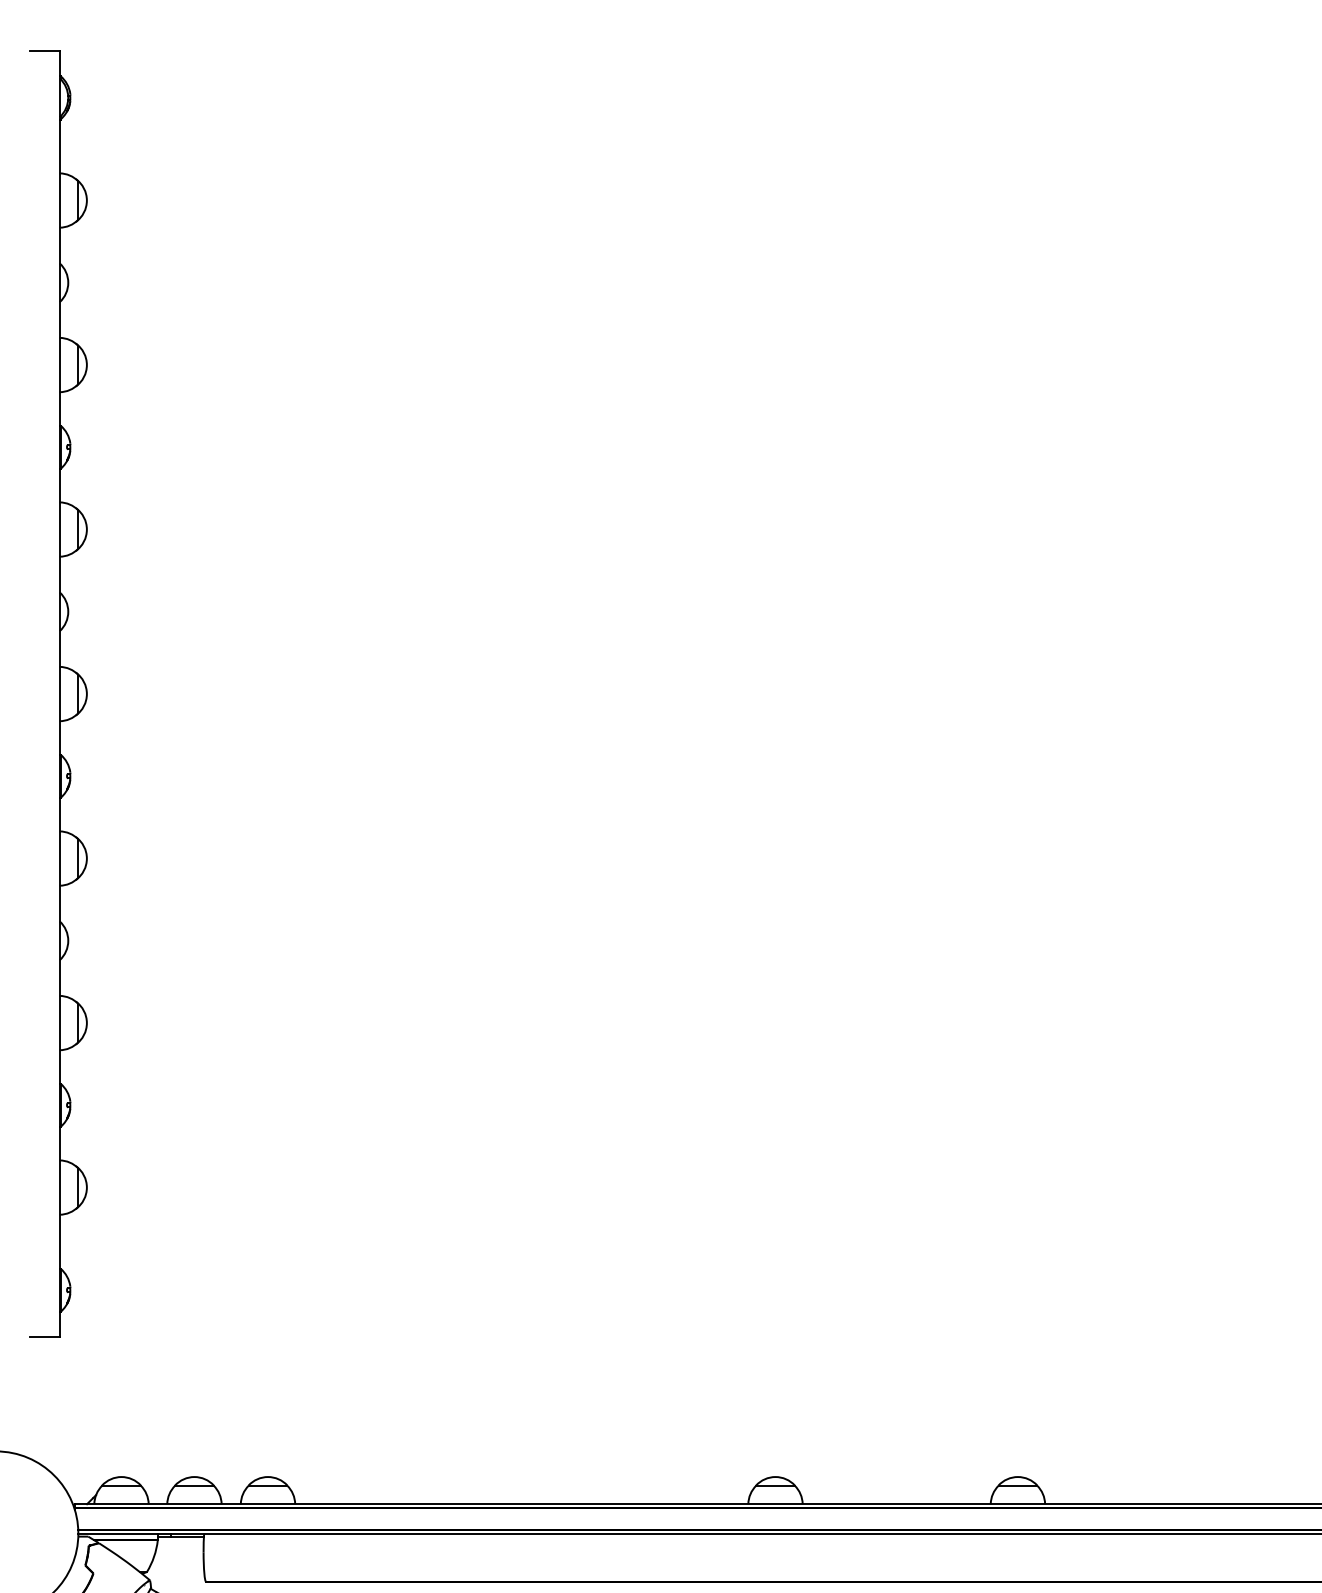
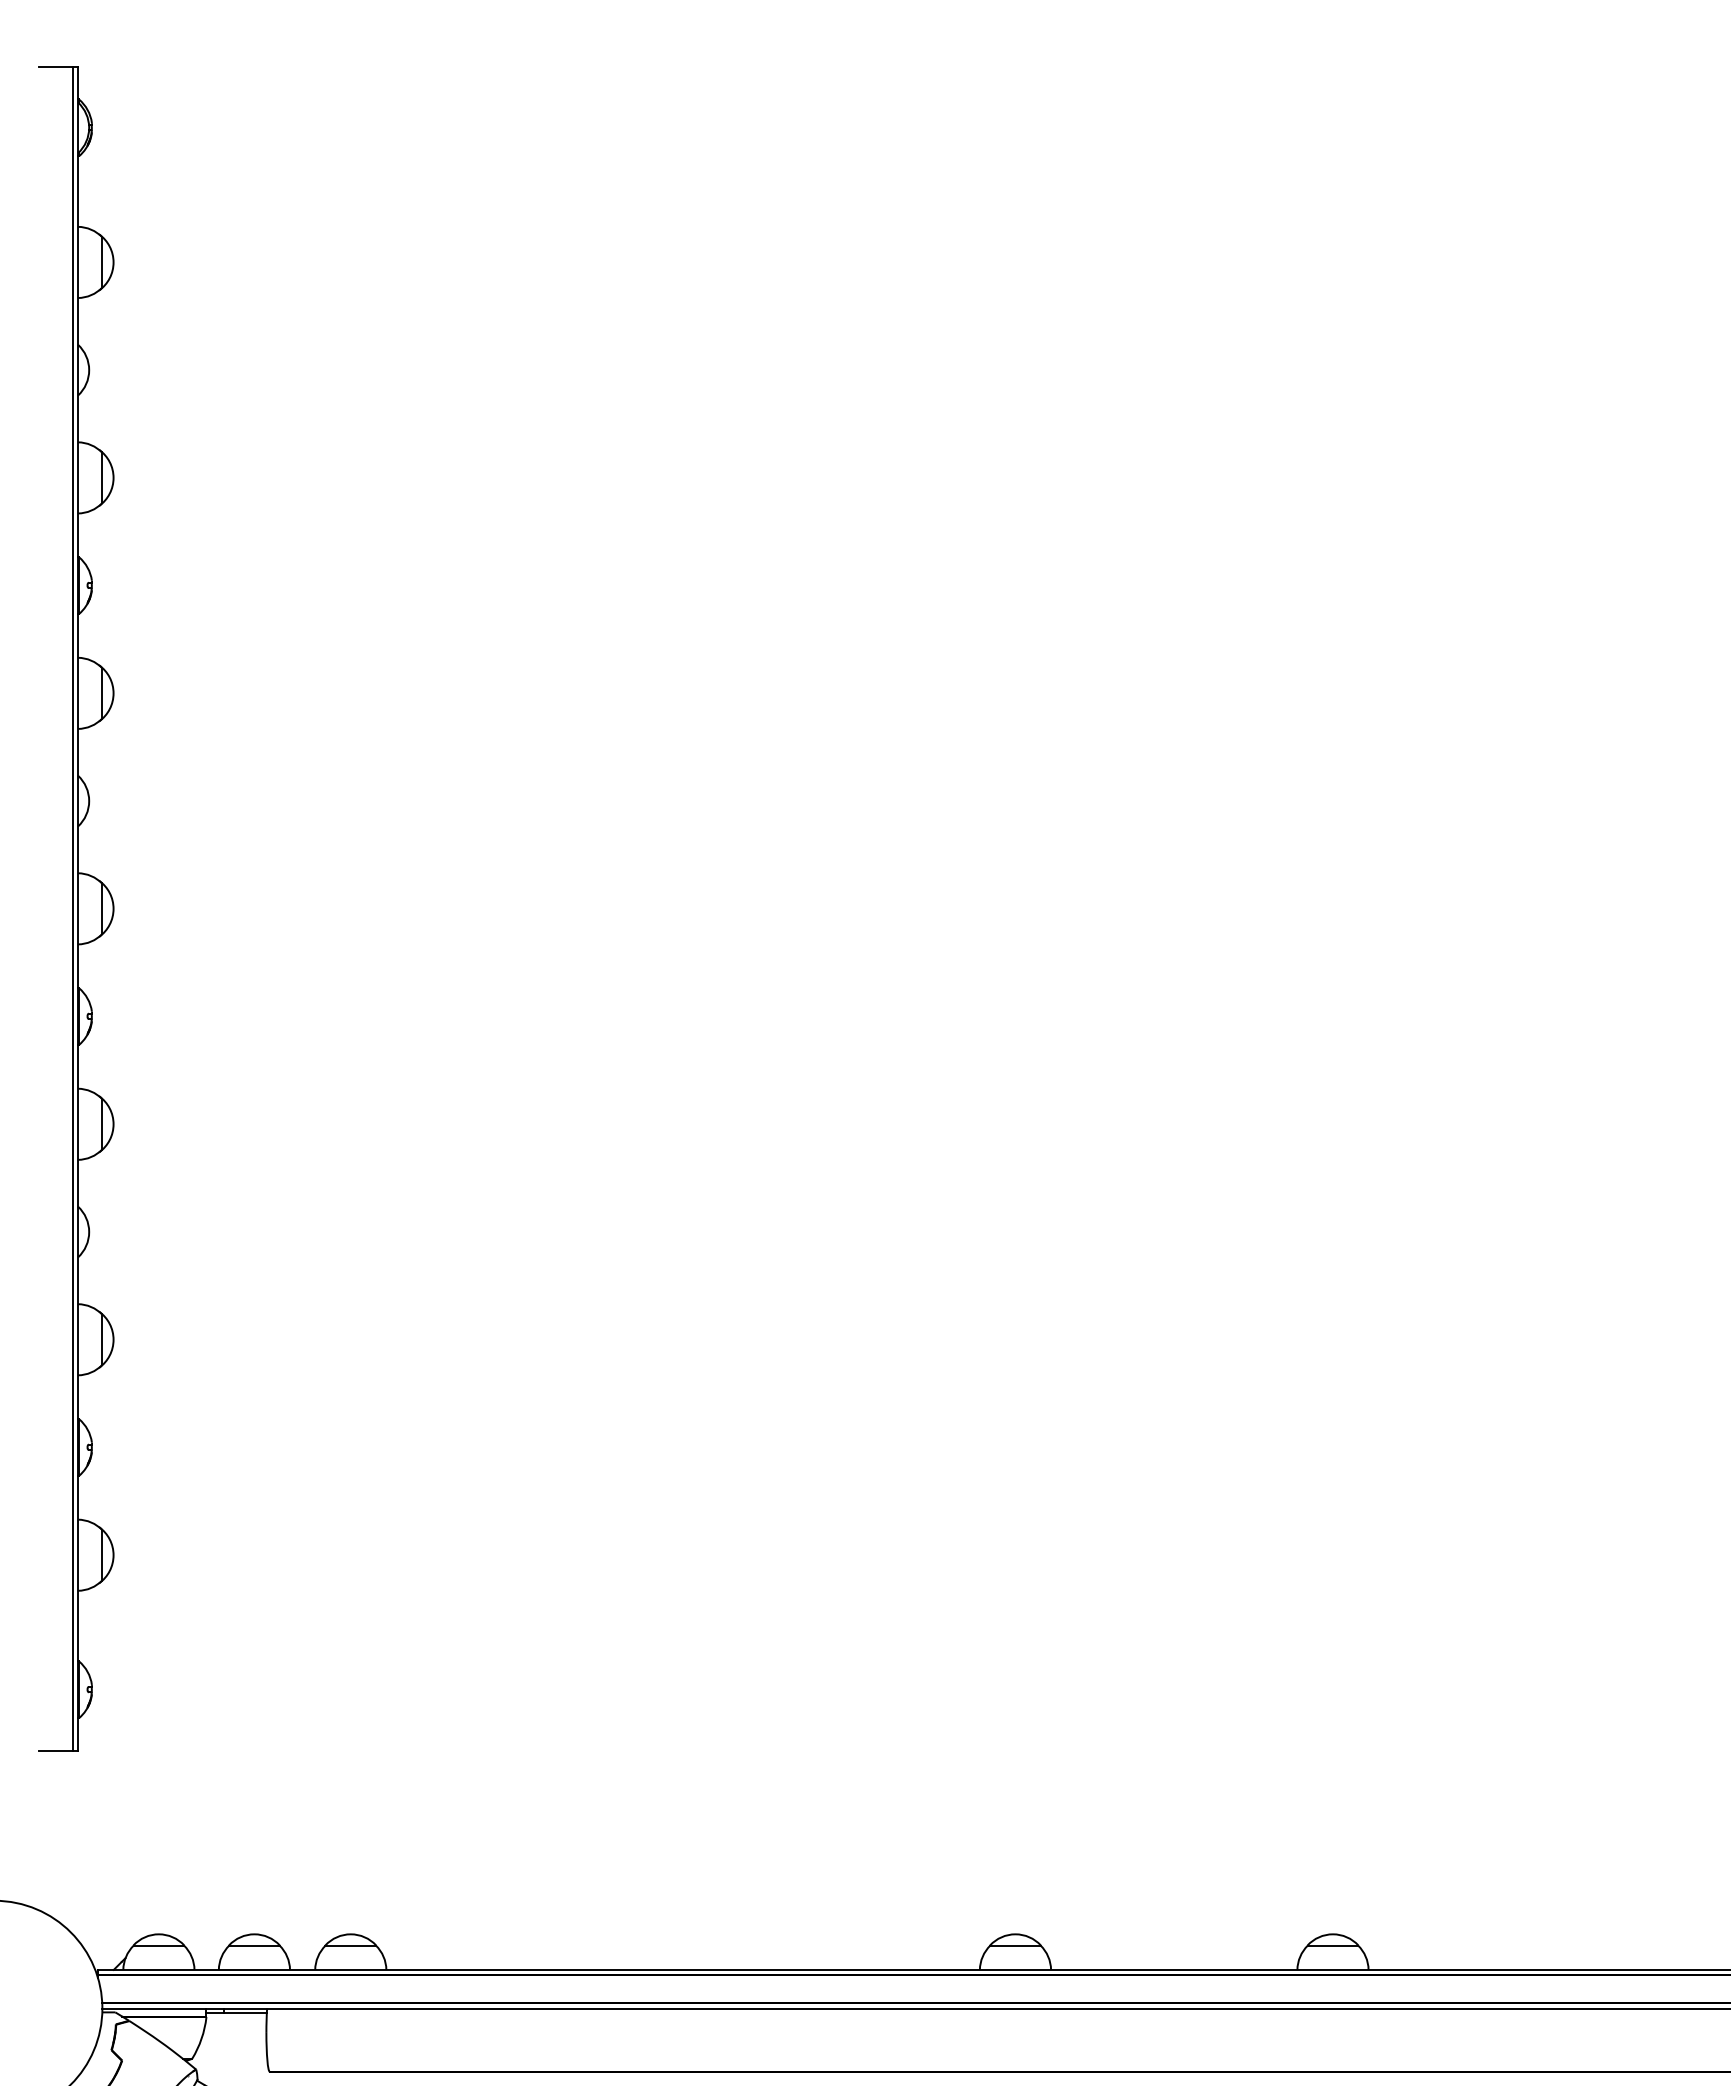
line: (55, 693) -> (72, 908), added

